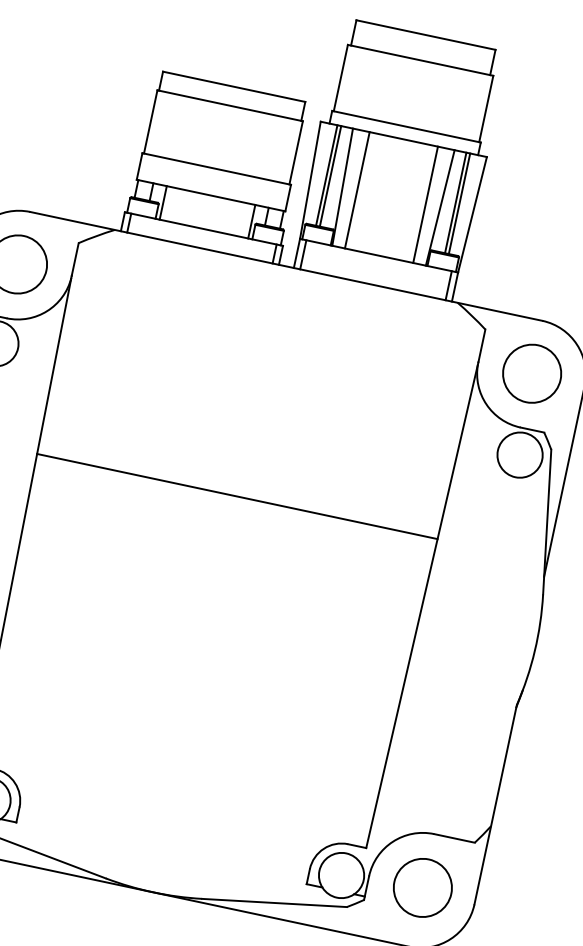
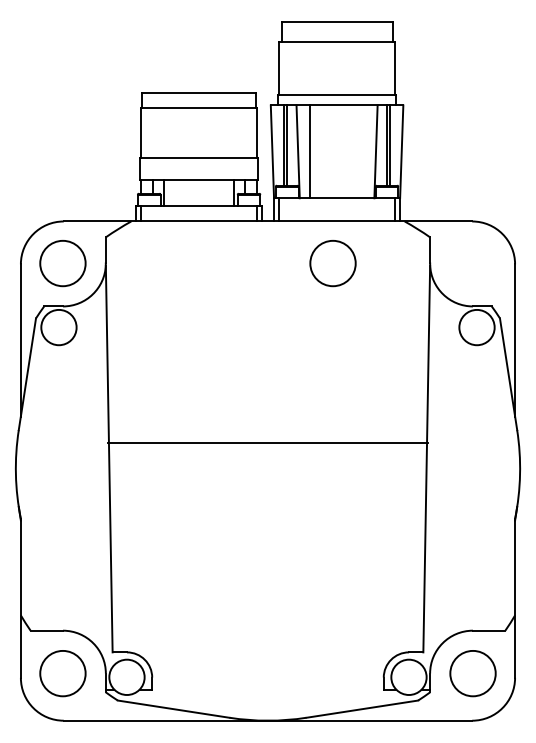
line: (425, 204) -> (364, 151), removed
circle: (531, 373) -> (332, 263), moved
line: (236, 496) -> (267, 443), moved

